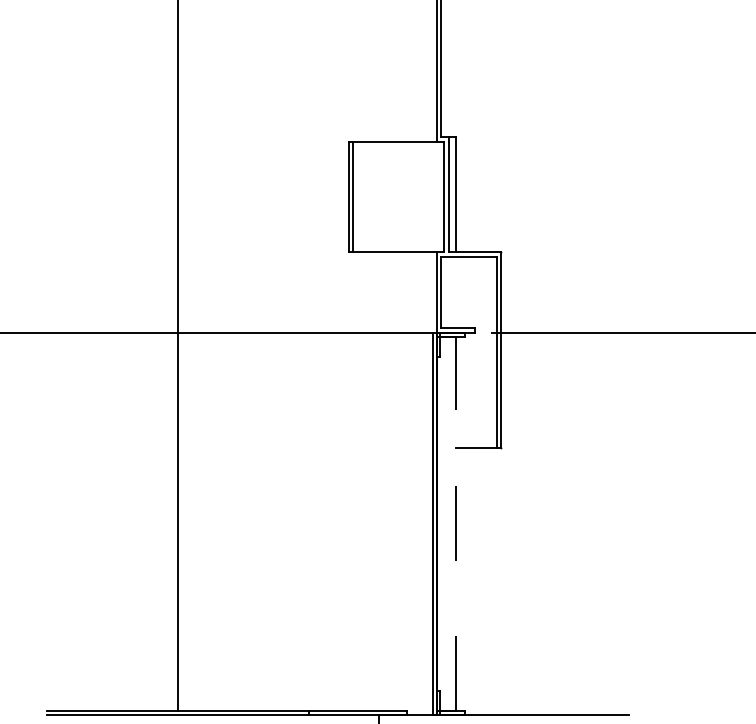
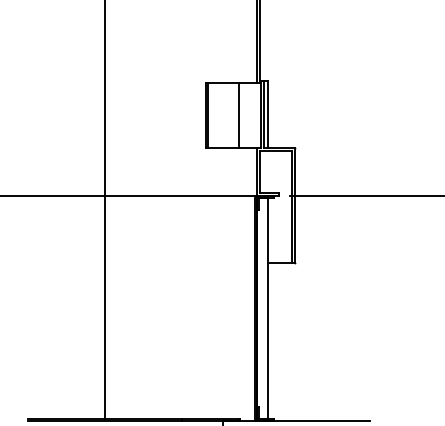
line: (406, 196) -> (239, 115), added
line: (456, 522) -> (268, 307), dashed -> solid

